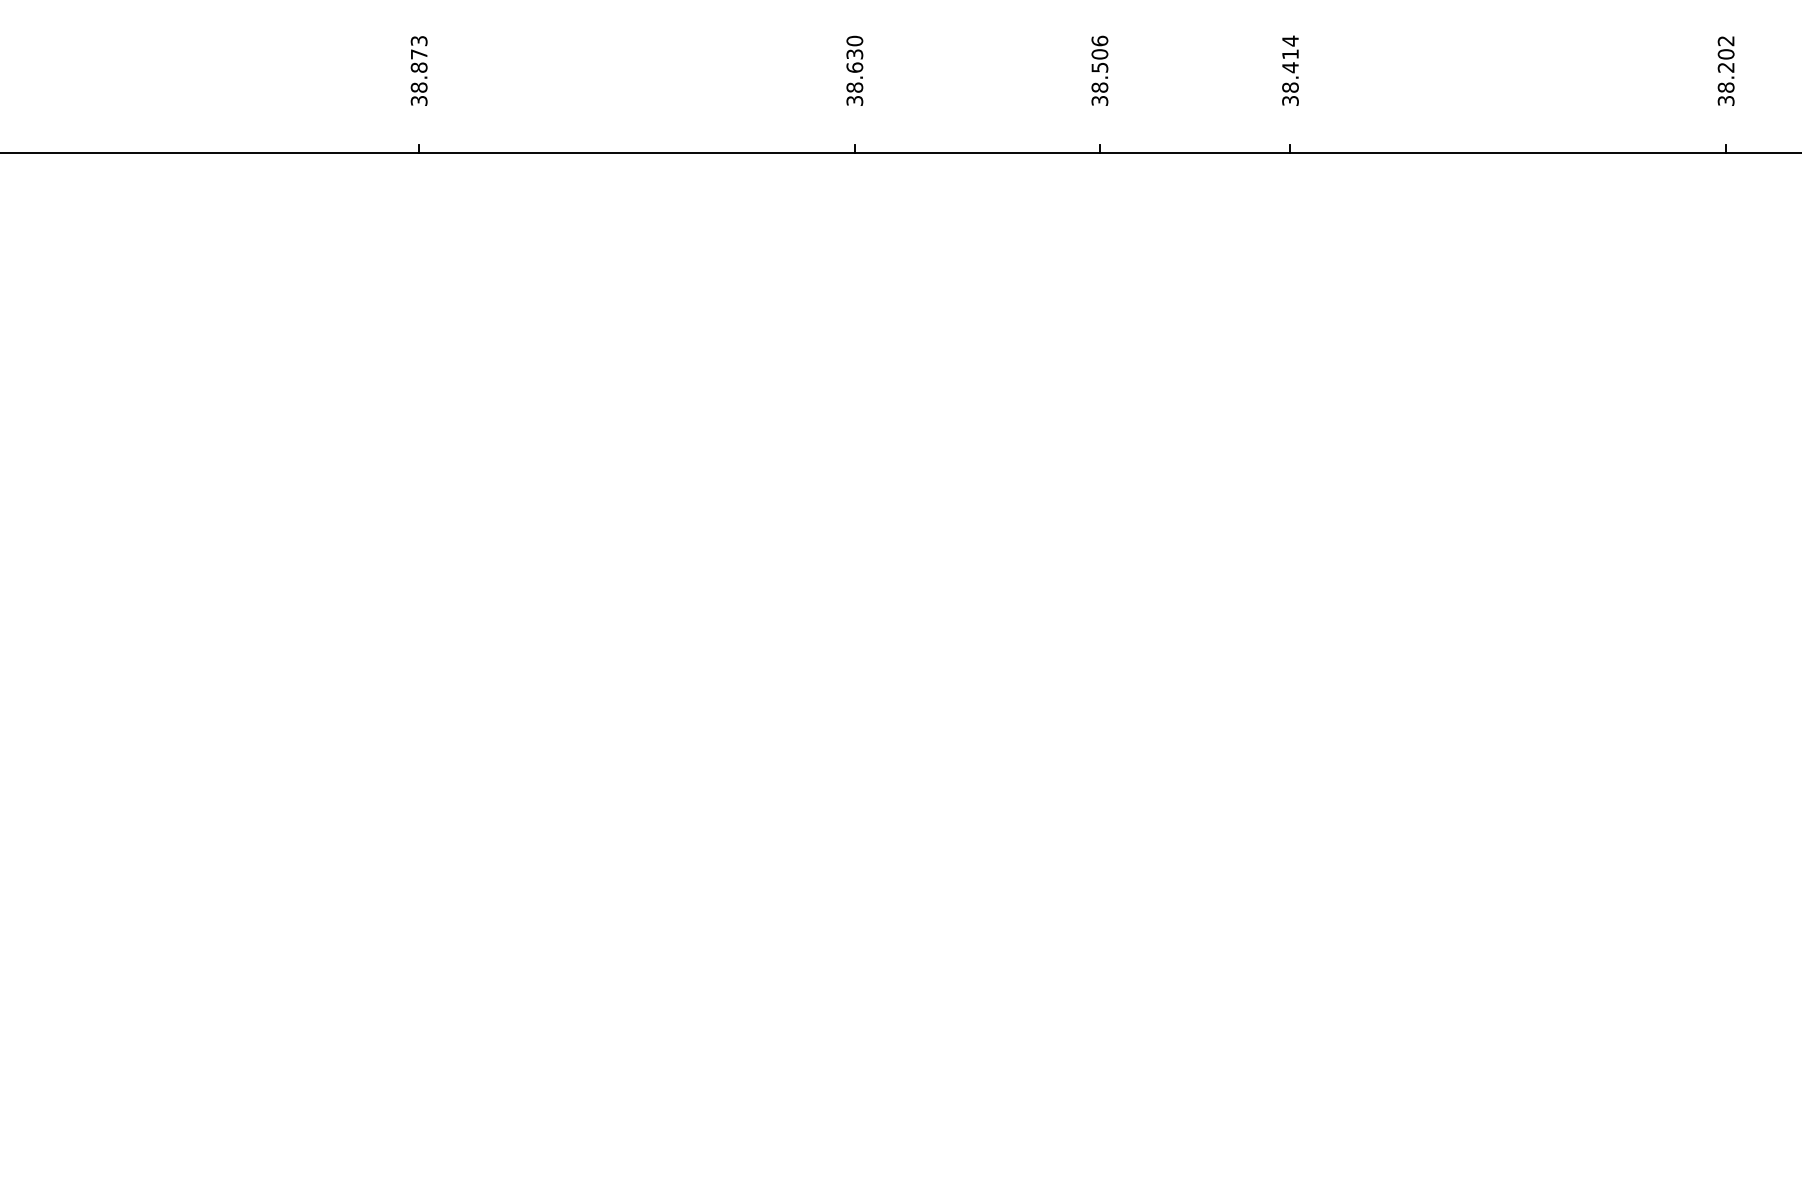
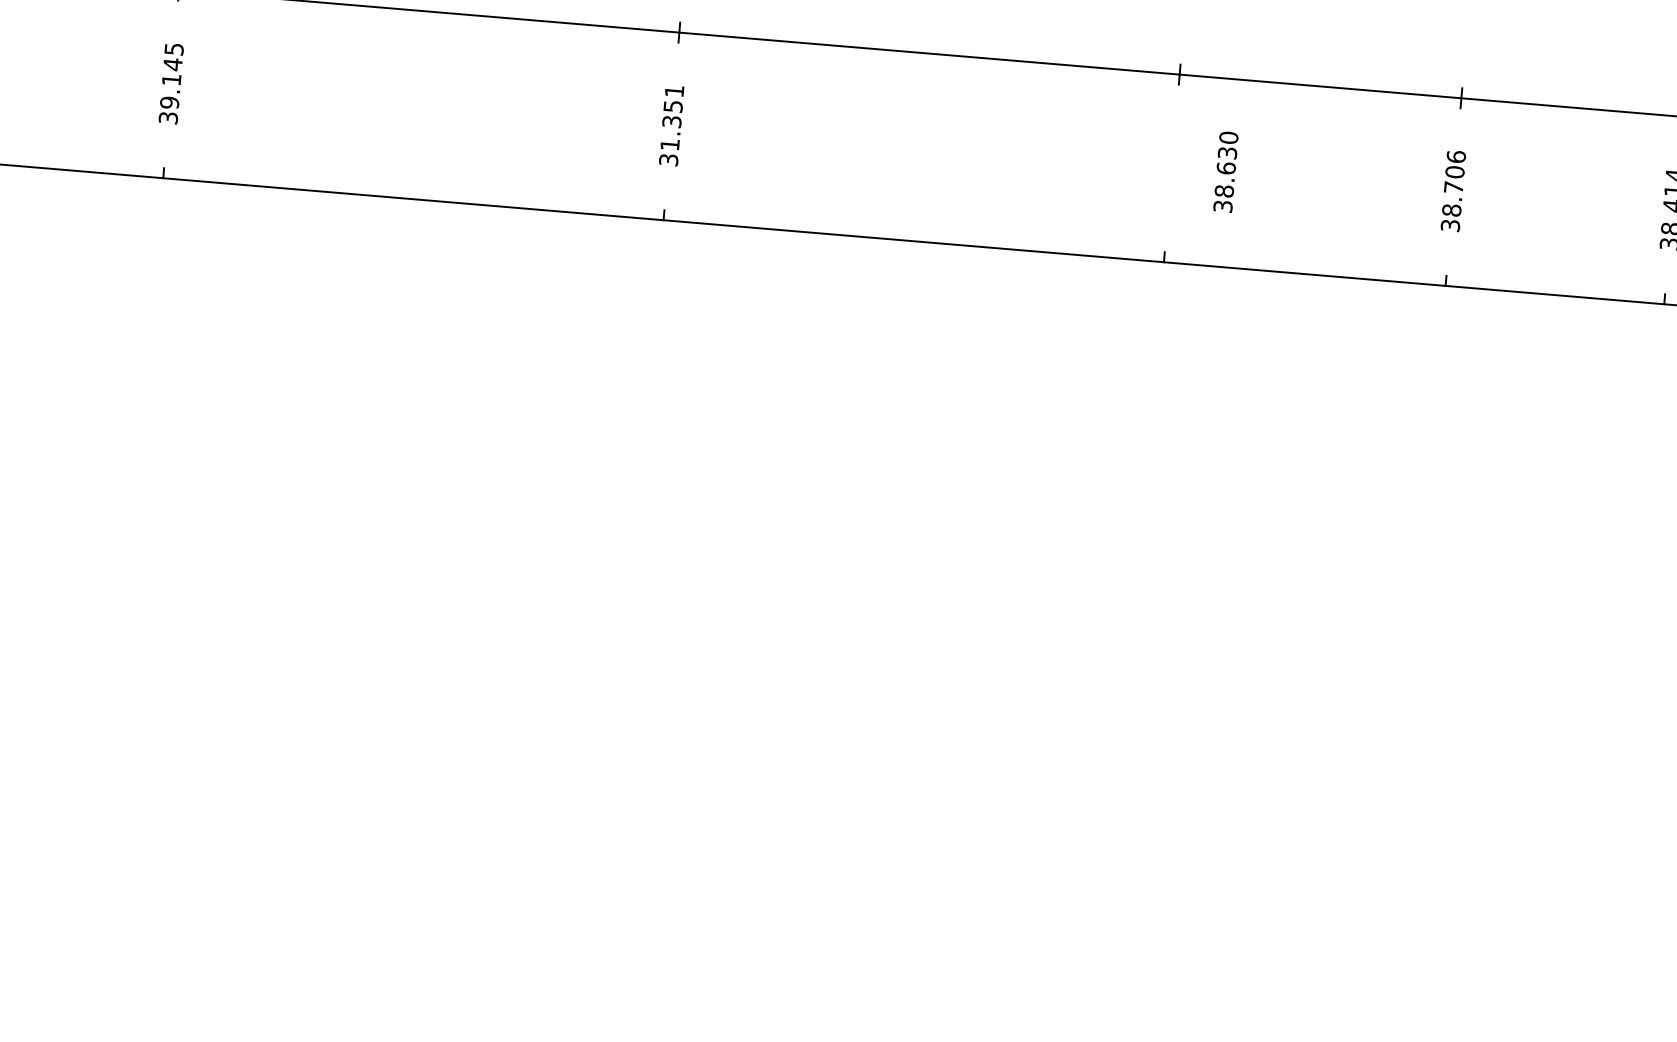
text: (418, 64) -> (671, 118), 38.873 -> 31.351
text: (1099, 67) -> (1453, 187), 38.506 -> 38.706
text: (854, 70) -> (1225, 171), moved

